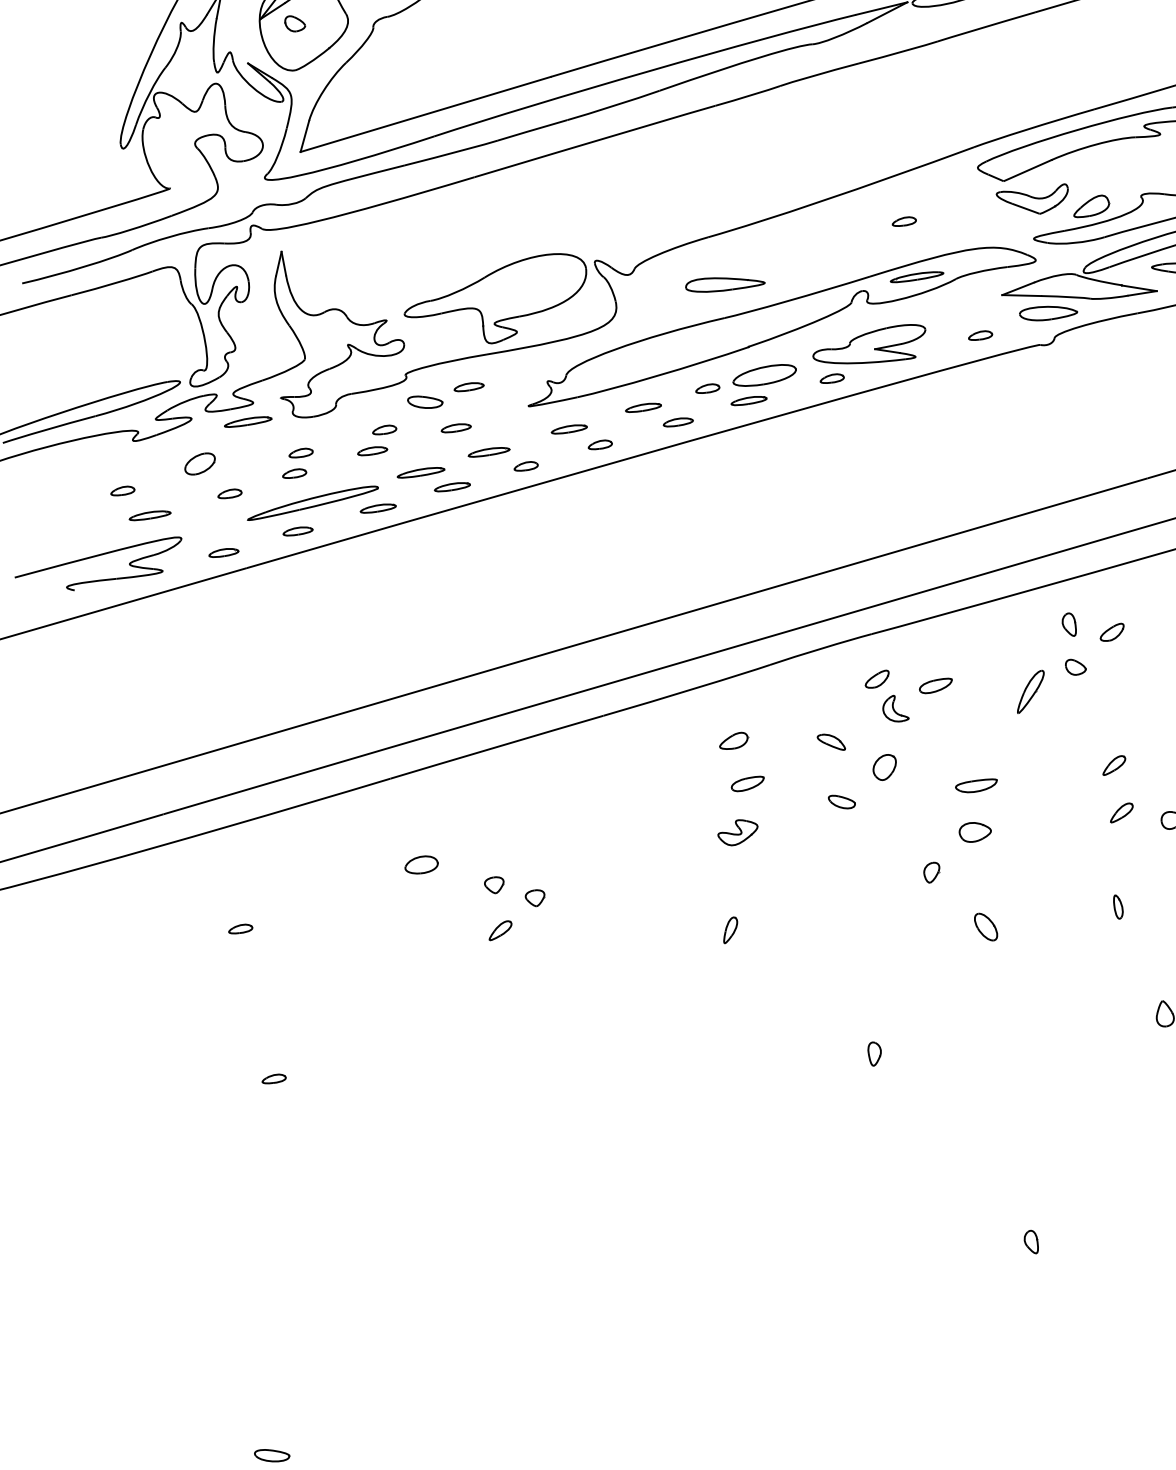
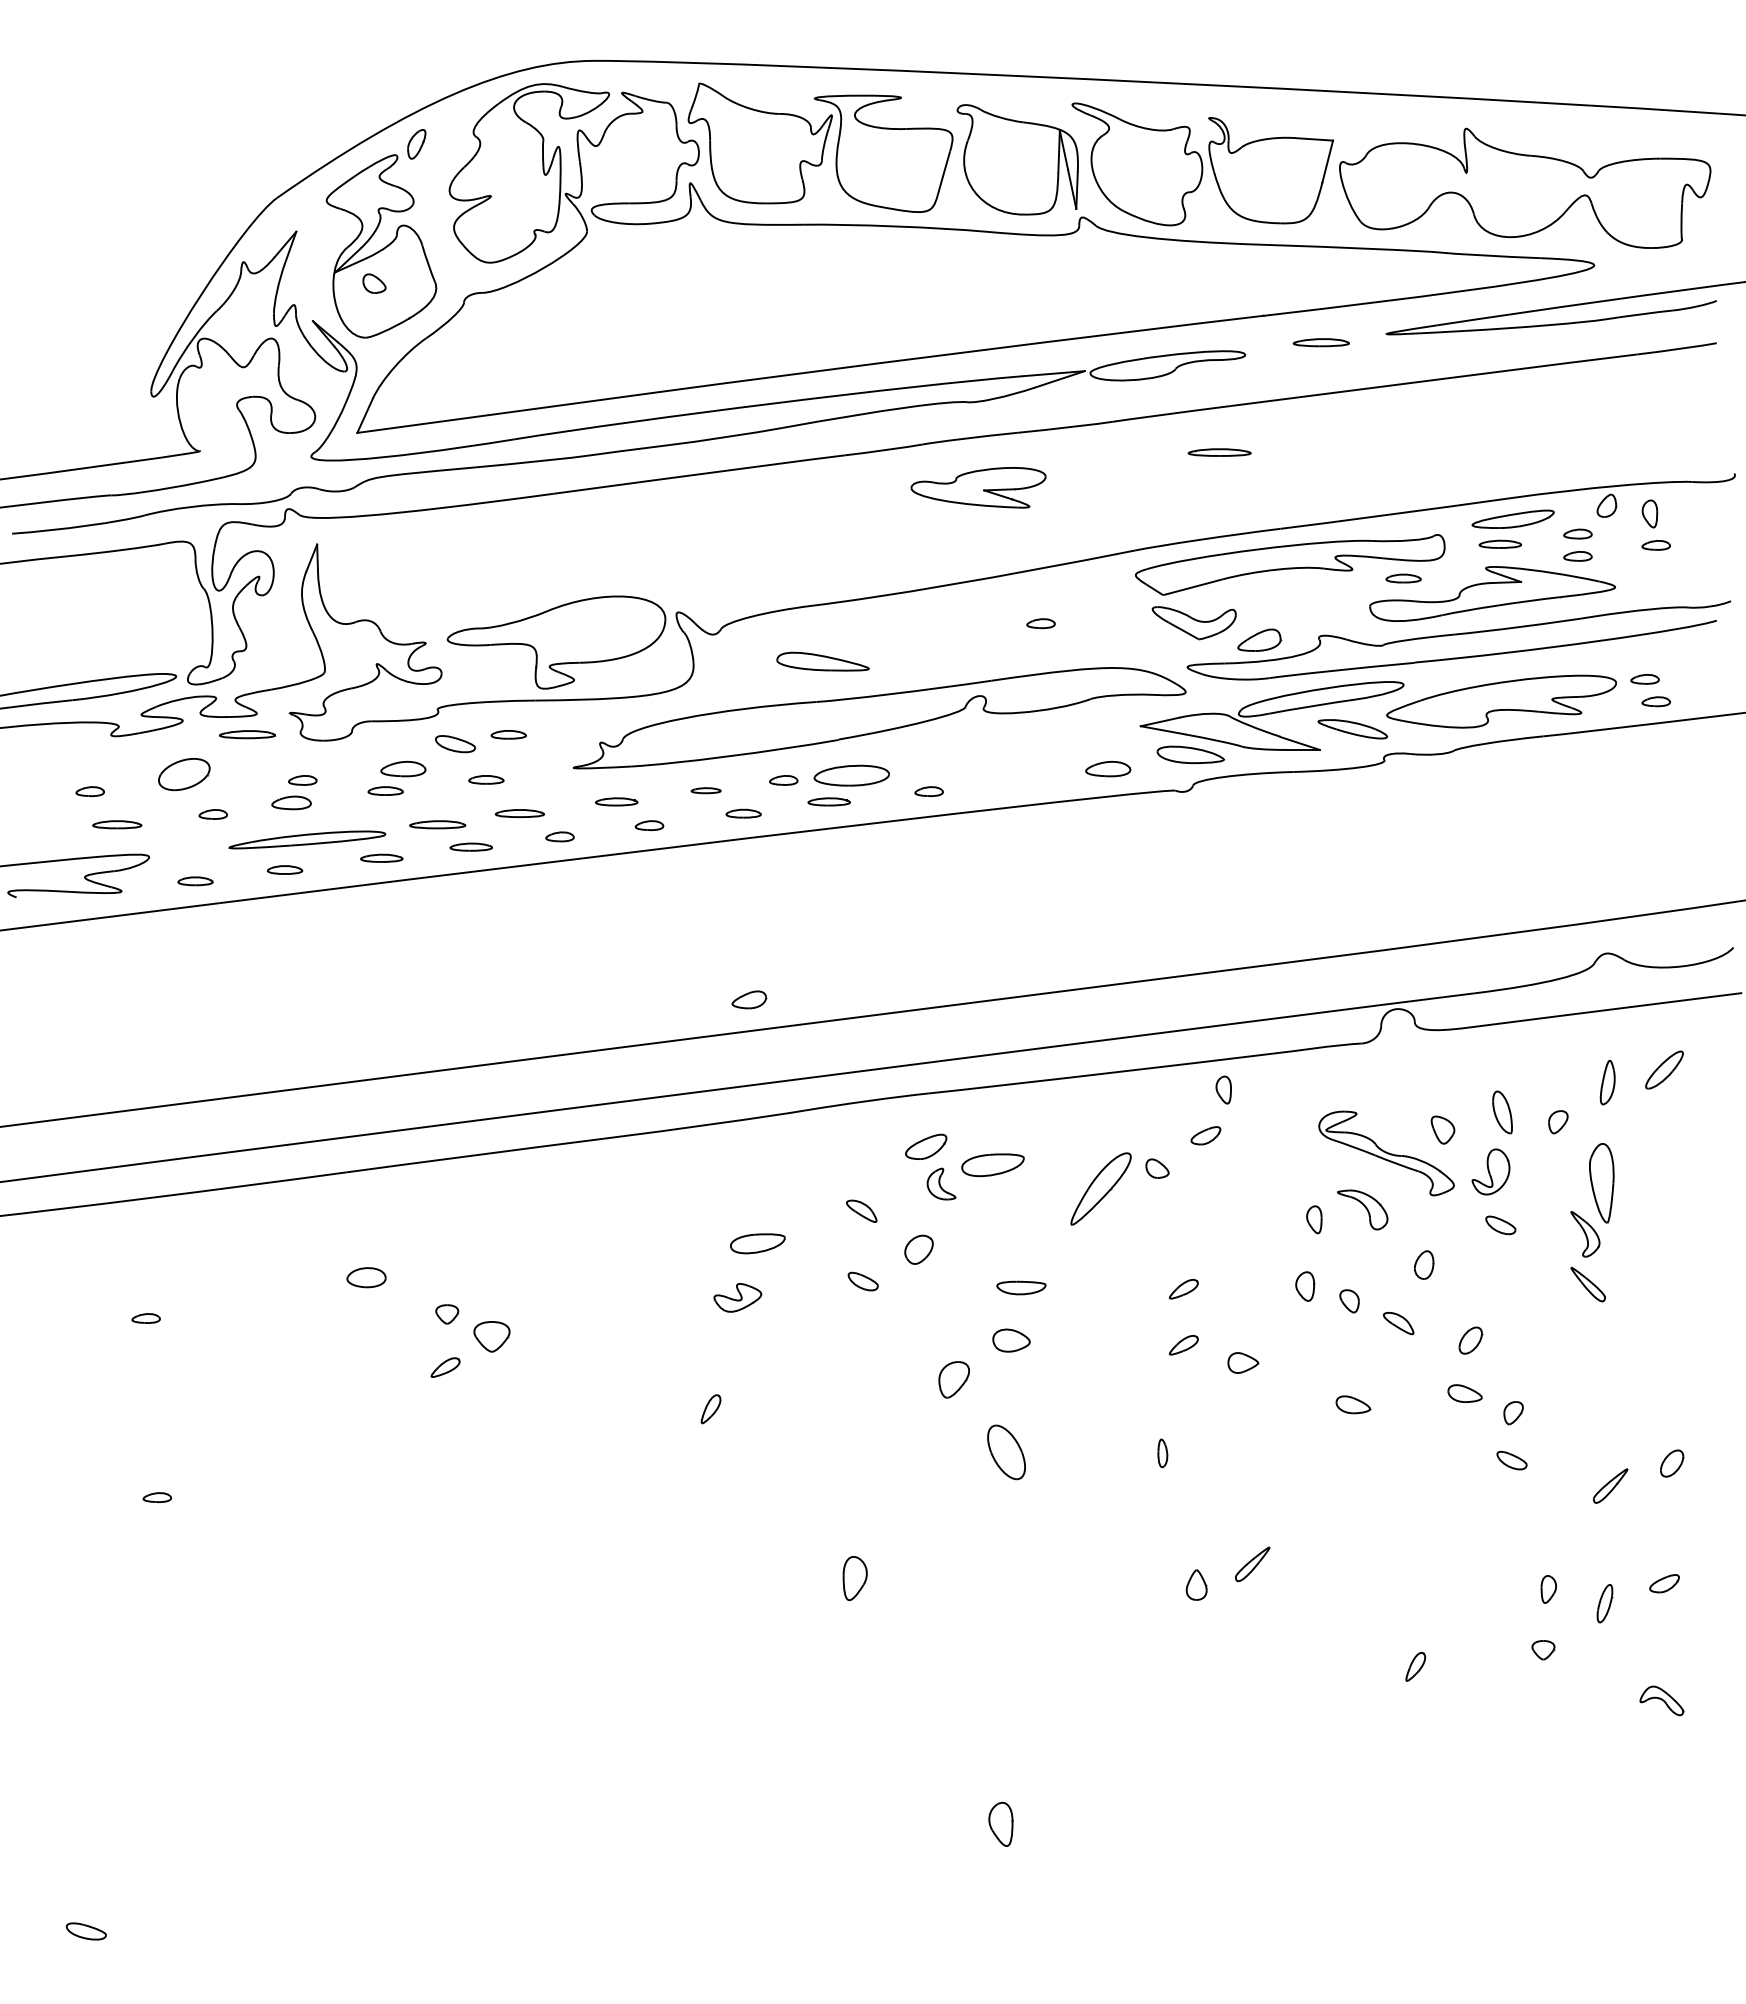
part: (916, 276) -> (1219, 452), moved
part: (979, 335) -> (1107, 768), size x1.6
part: (869, 347) -> (978, 487), moved
part: (642, 407) -> (705, 790), size x0.7
part: (384, 429) -> (403, 768), size x1.6
part: (200, 463) -> (184, 774), size x1.4
part: (294, 473) -> (291, 802), size x1.4
part: (1068, 624) -> (1223, 1089), moved
part: (877, 679) -> (926, 1146), size x1.4
part: (935, 685) -> (992, 1164), size x1.6
part: (1030, 692) -> (1100, 1189), size x1.6
part: (733, 740) -> (749, 999), moved
part: (747, 783) -> (757, 1243), size x1.4
part: (932, 872) -> (954, 1379), size x1.6
part: (535, 898) -> (491, 1336), size x1.6
part: (986, 927) -> (1006, 1452), size x1.6
part: (875, 1053) -> (855, 1577), size x1.6
part: (1031, 1242) -> (1001, 1824), size x1.6

